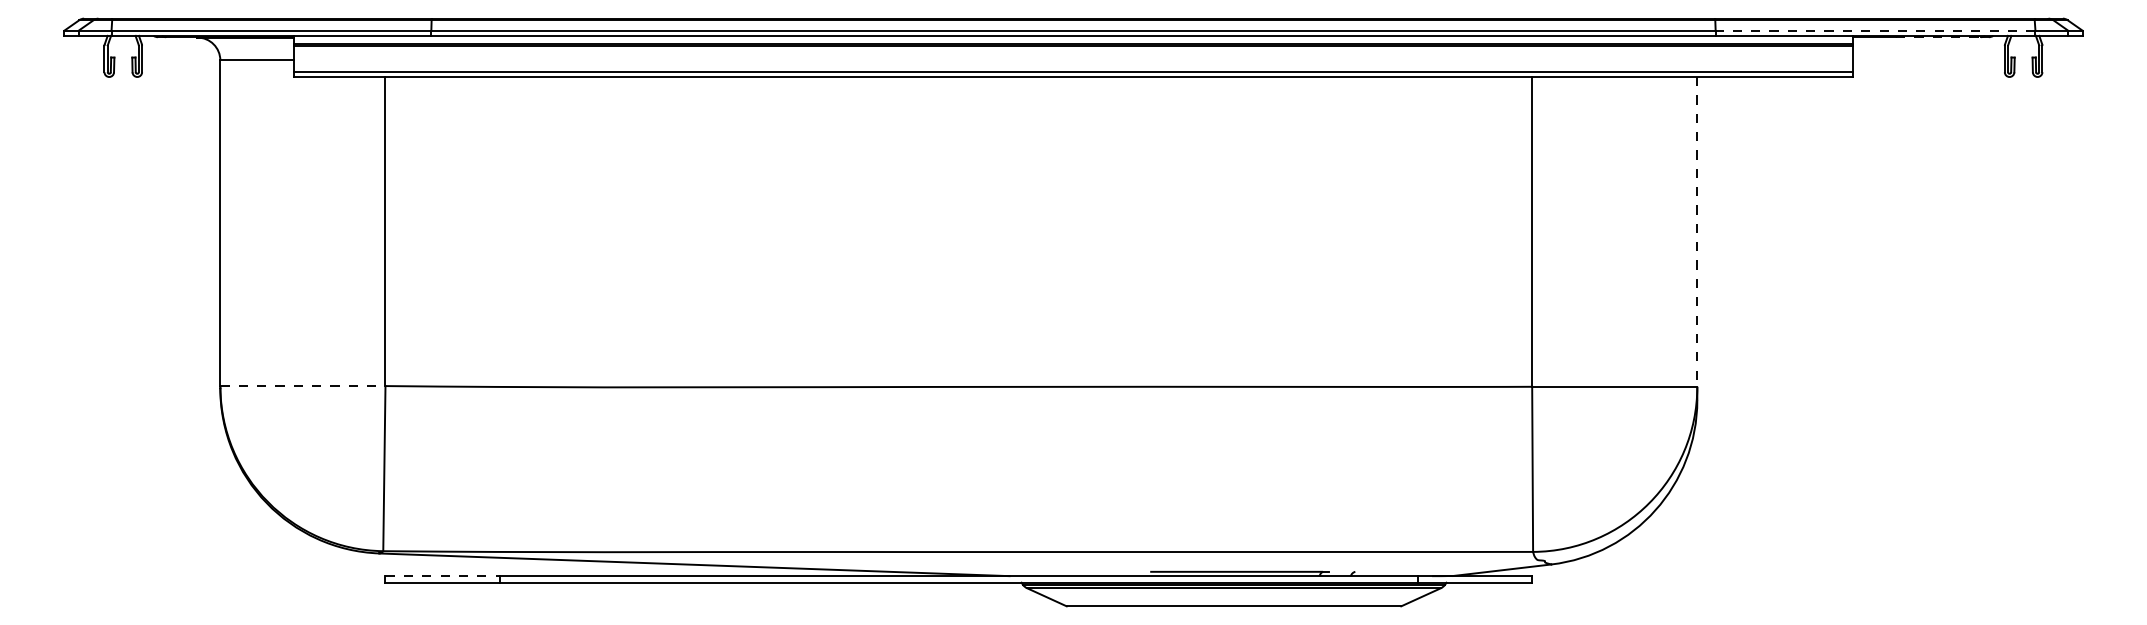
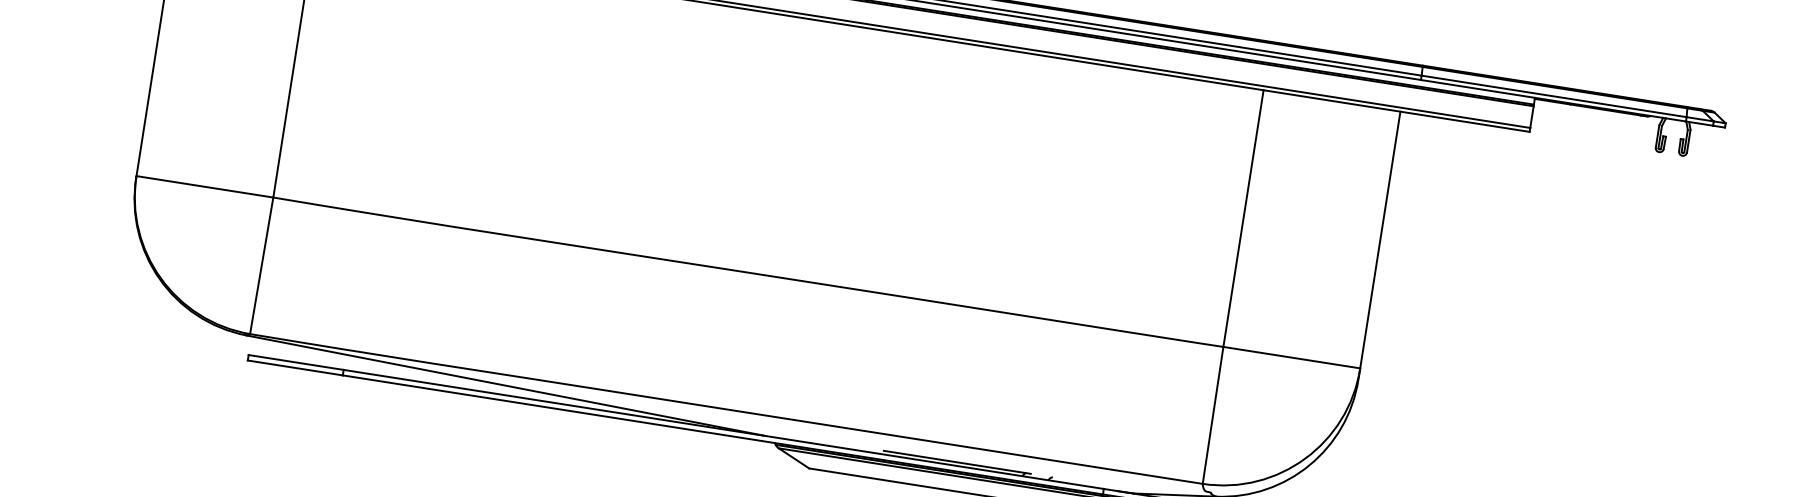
line: (1875, 30) -> (1554, 96), dashed -> solid
line: (1938, 37) -> (1605, 110), dashed -> solid
line: (1697, 231) -> (1380, 239), dashed -> solid
line: (302, 386) -> (204, 187), dashed -> solid
line: (443, 576) -> (296, 362), dashed -> solid

